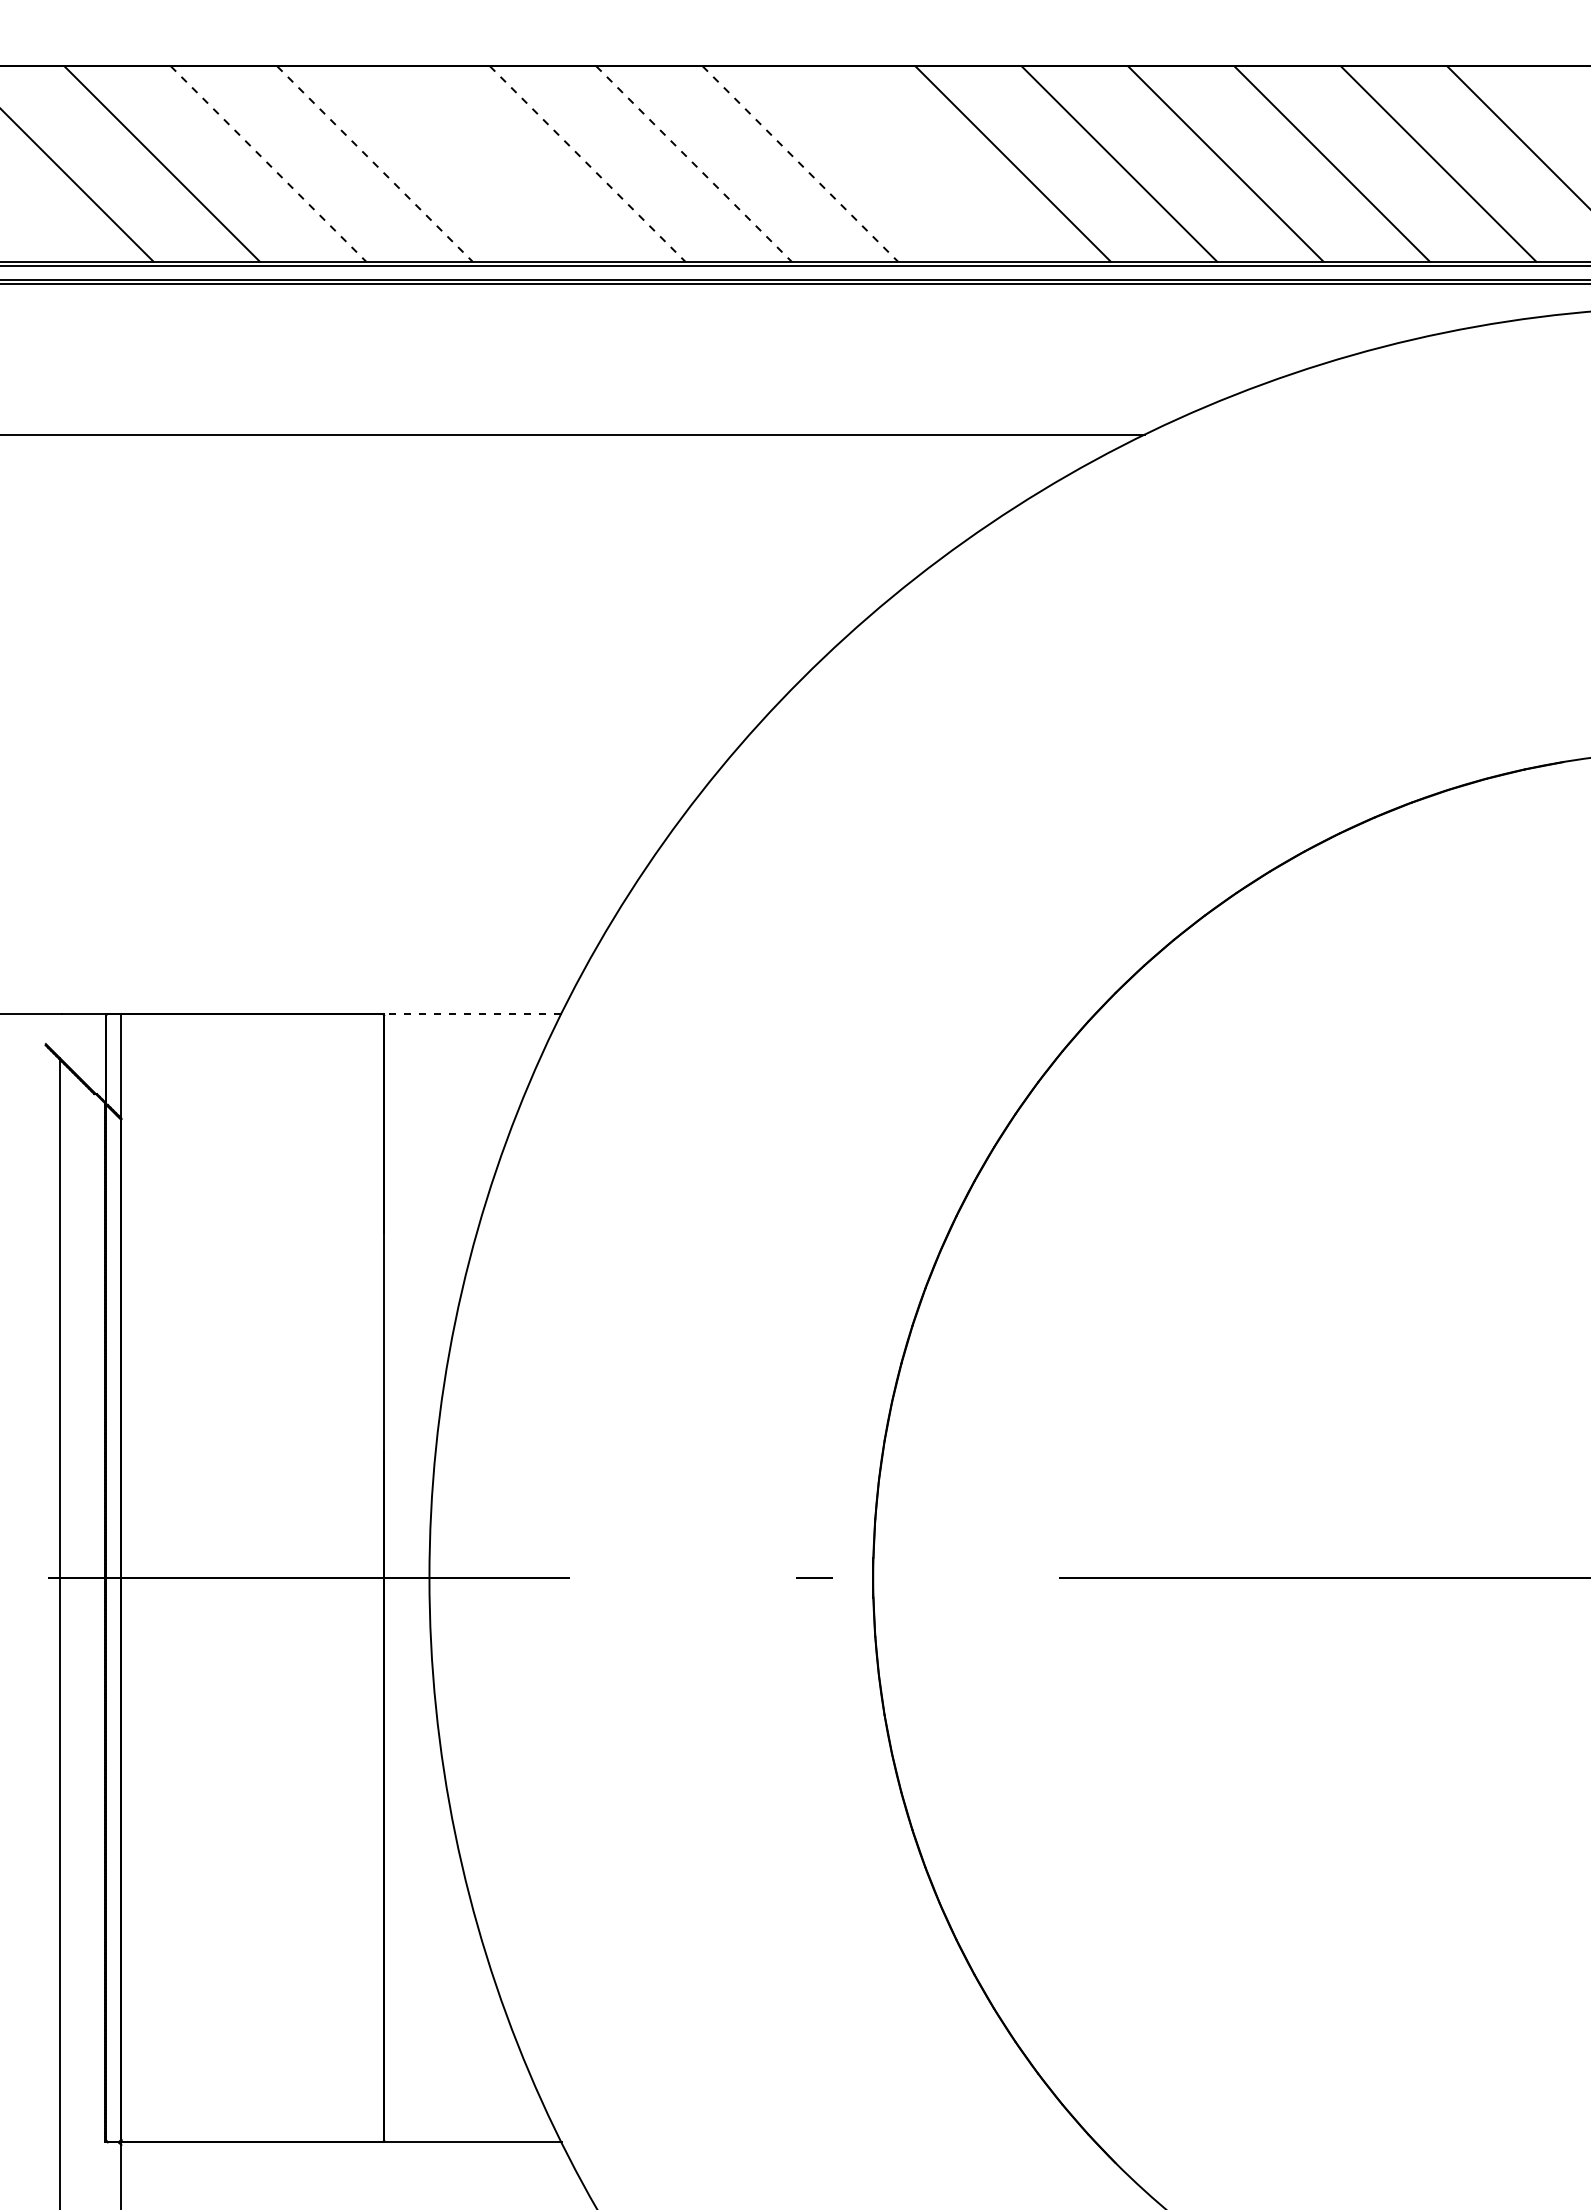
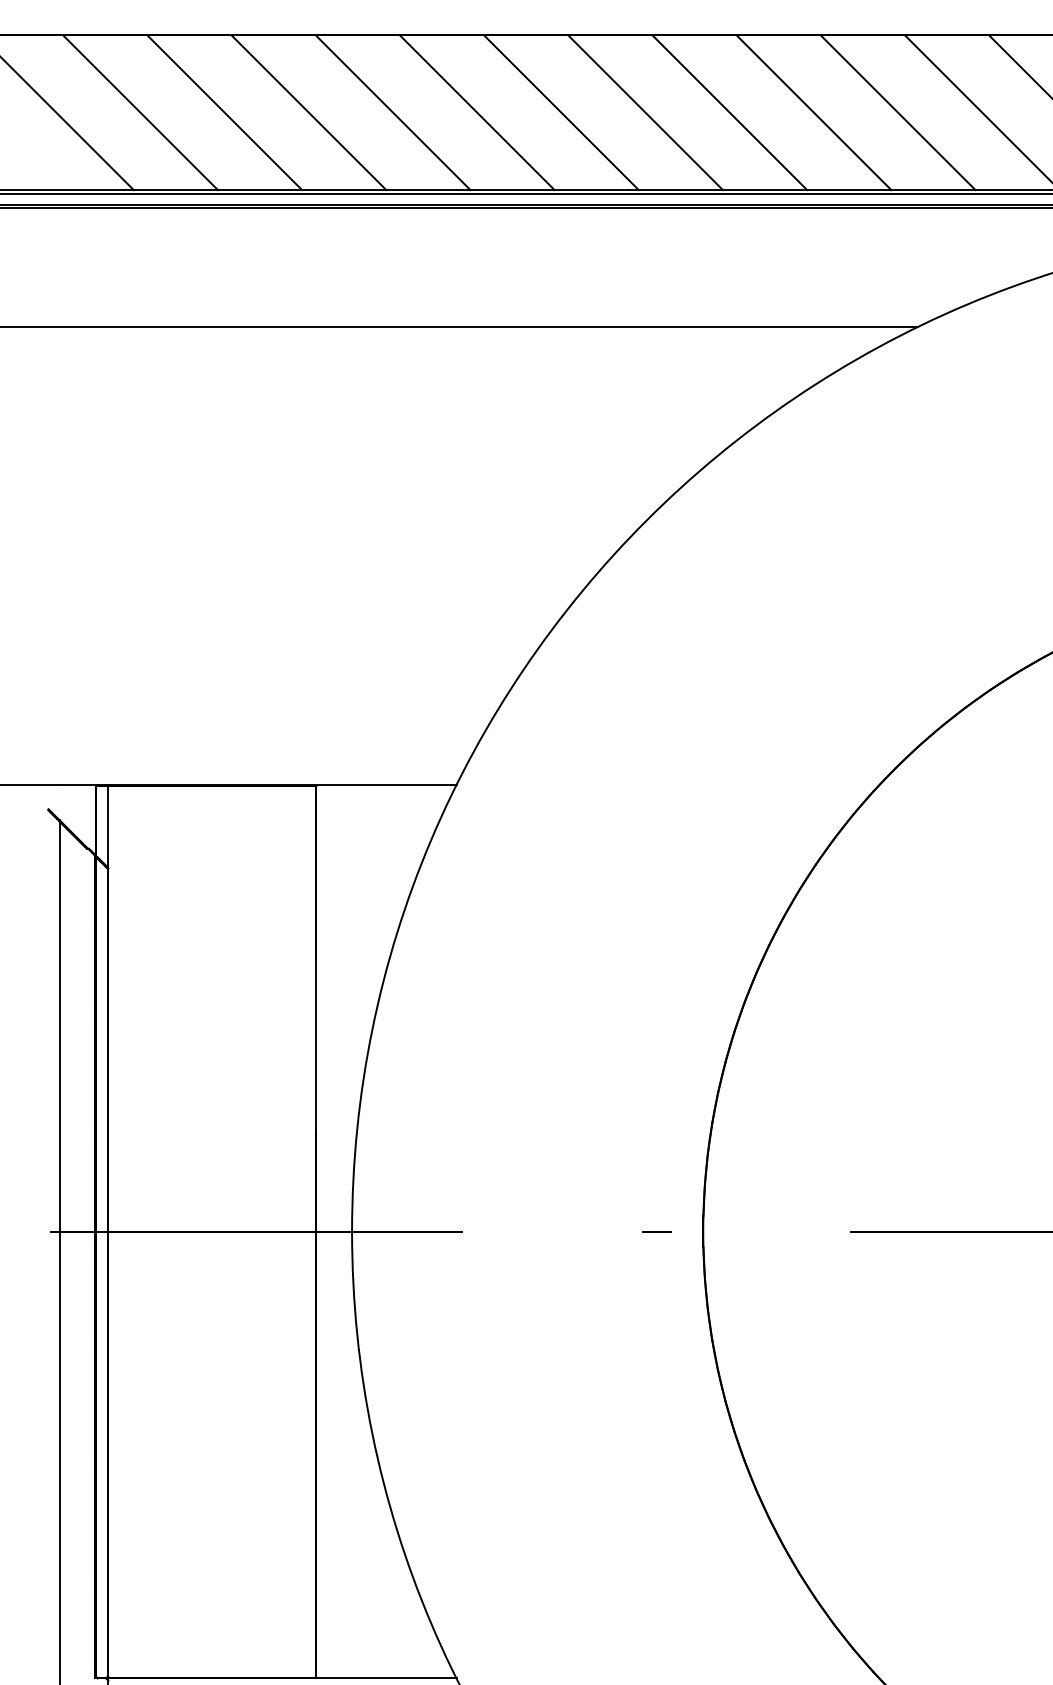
line: (481, 163) -> (393, 112), added
line: (906, 163) -> (729, 112), added
line: (268, 164) -> (224, 113), dashed -> solid
line: (375, 164) -> (309, 113), dashed -> solid
line: (588, 164) -> (477, 113), dashed -> solid
line: (694, 164) -> (561, 113), dashed -> solid
line: (800, 164) -> (645, 113), dashed -> solid
line: (472, 1013) -> (386, 785), dashed -> solid

